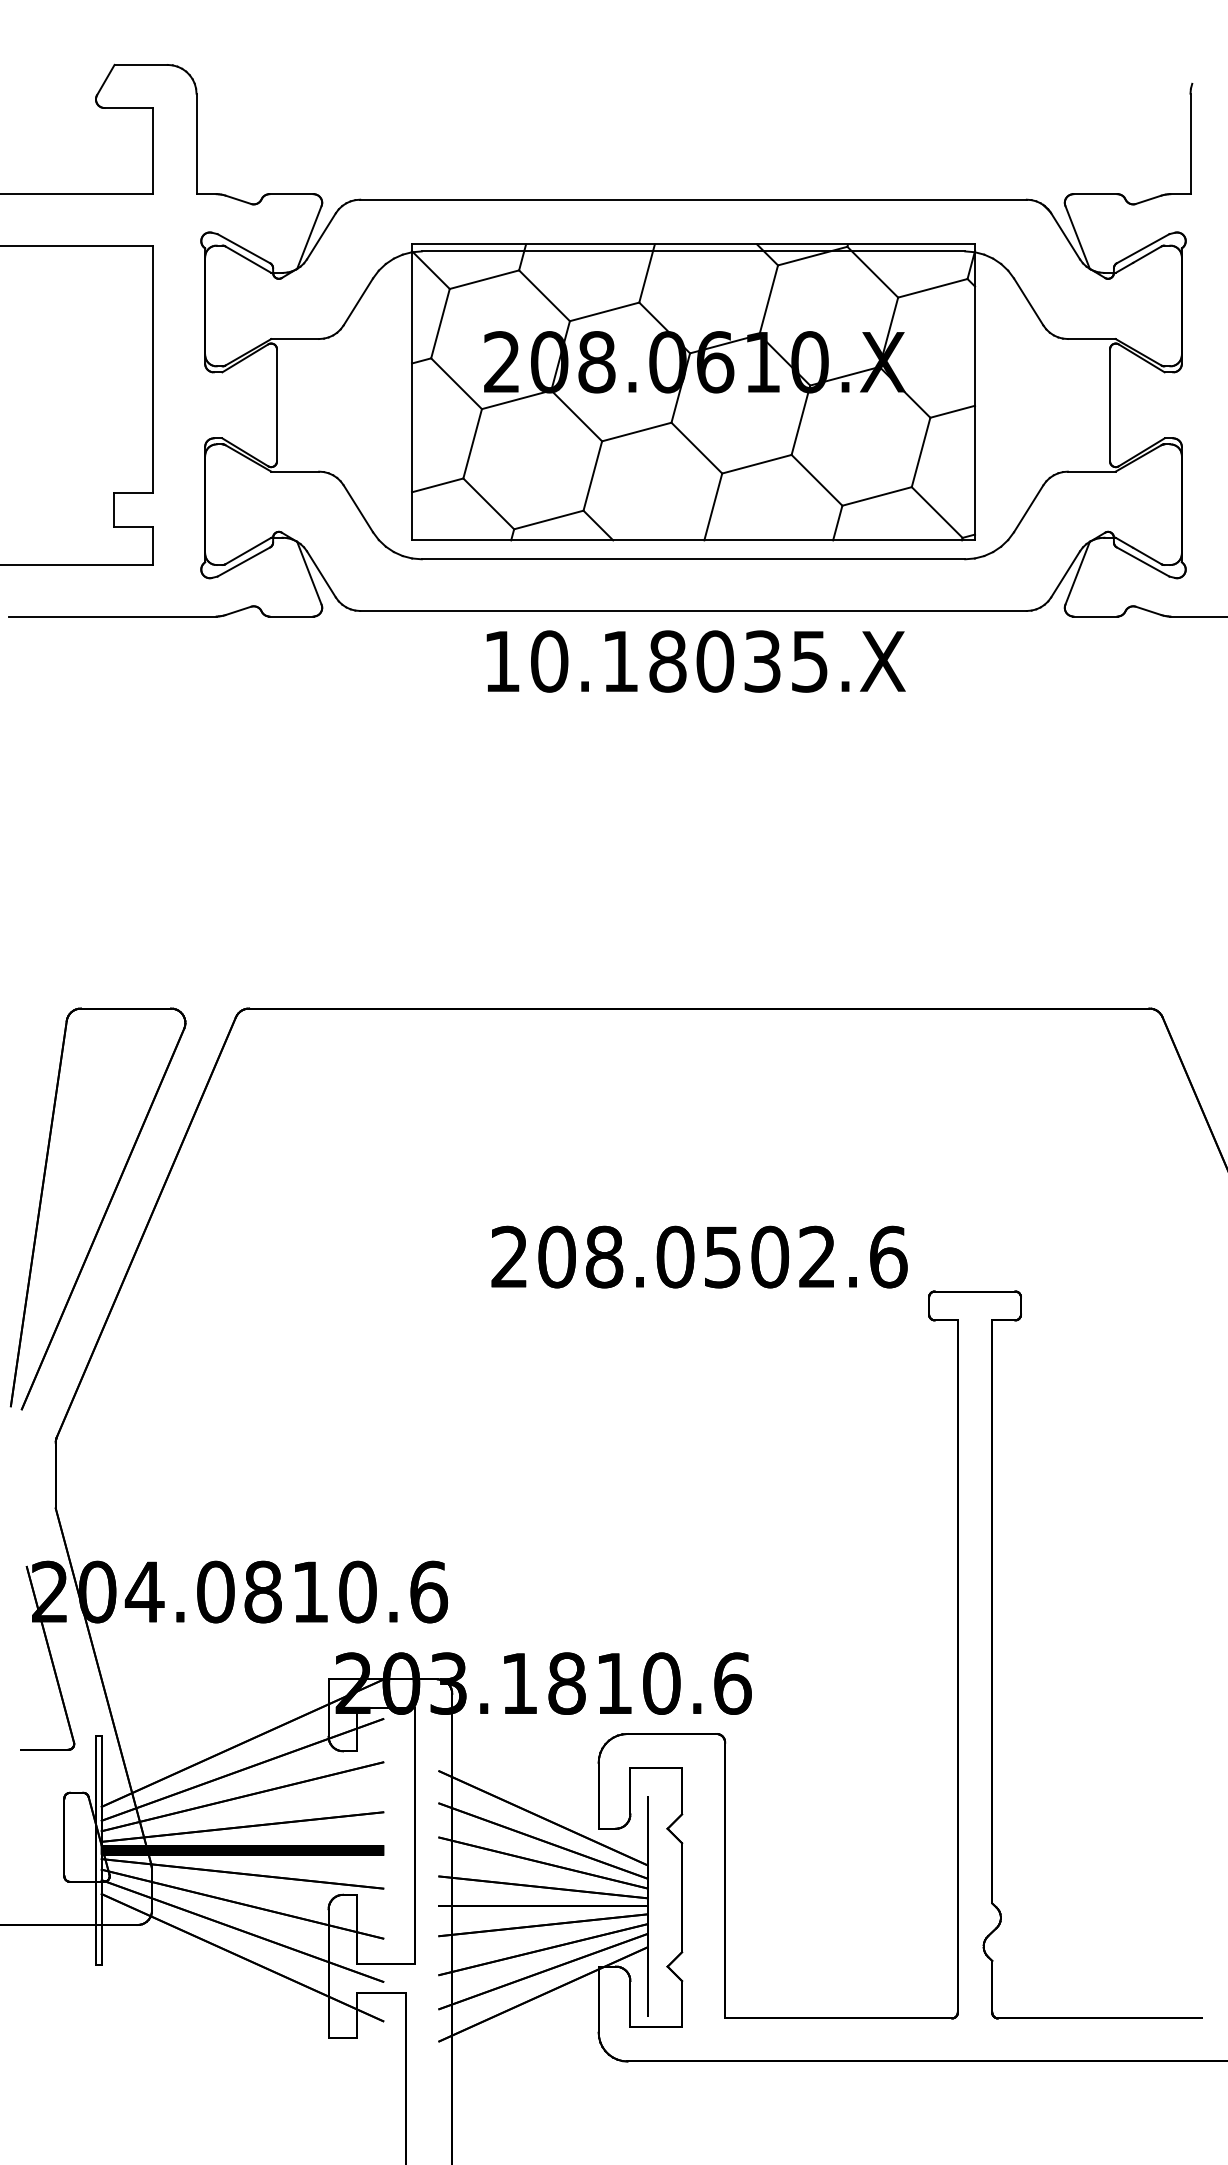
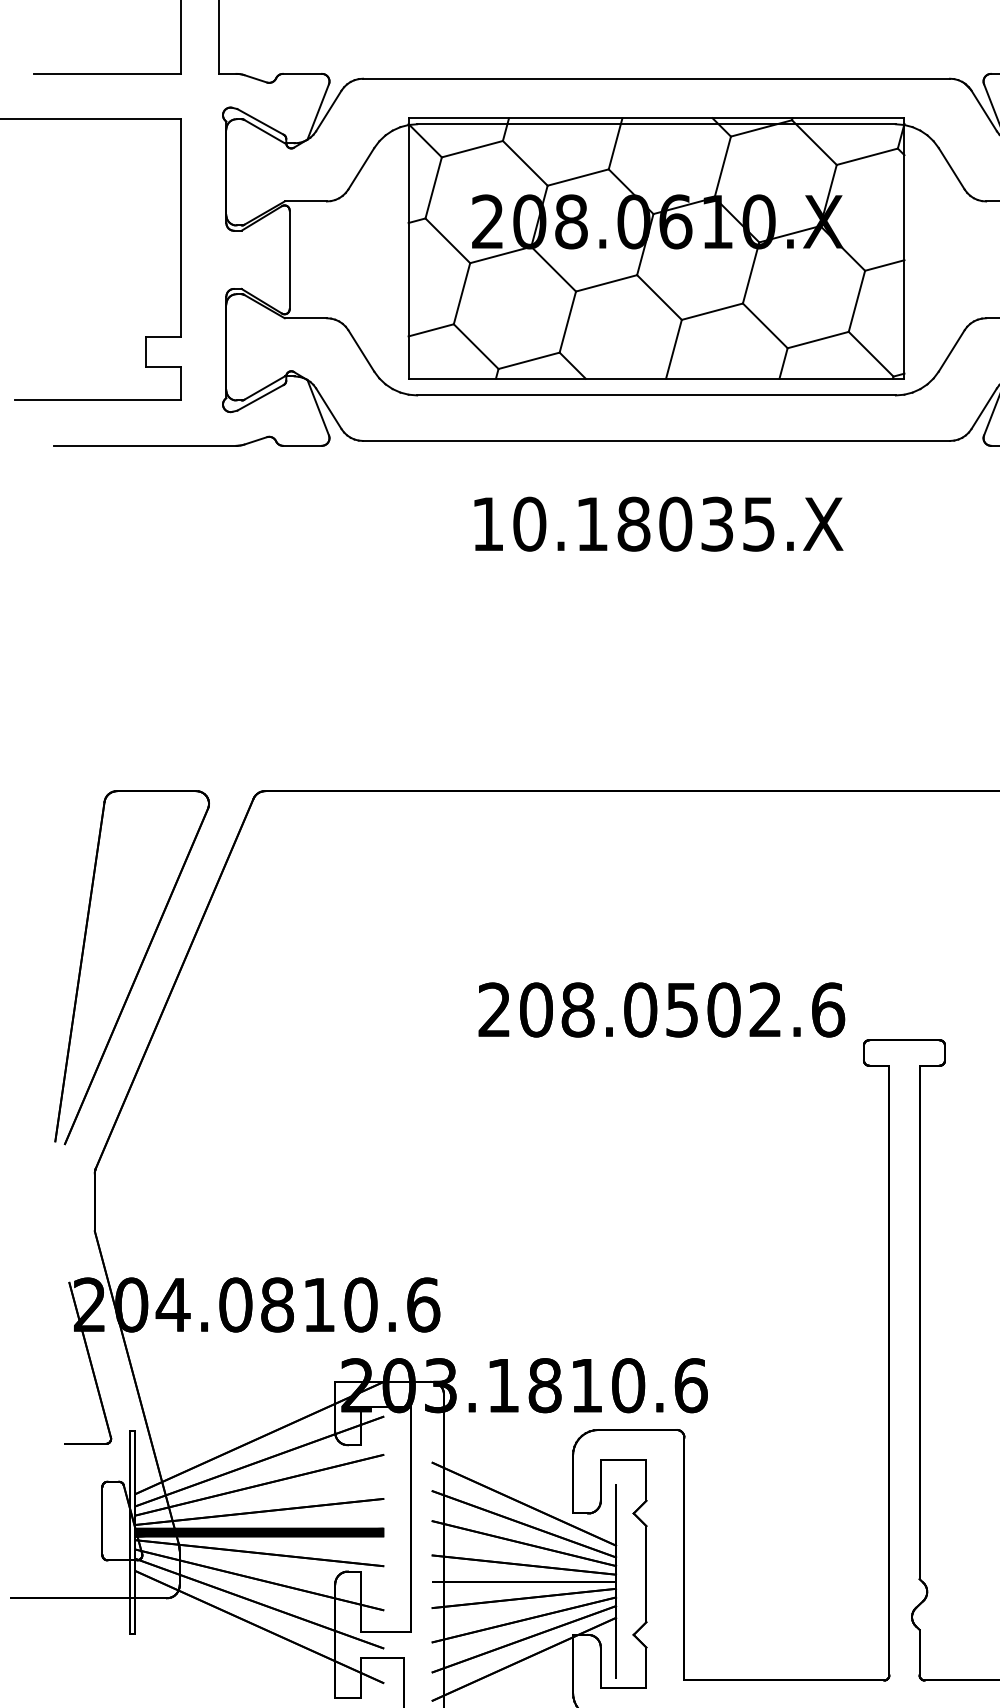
text: (695, 661) -> (658, 524), moved

